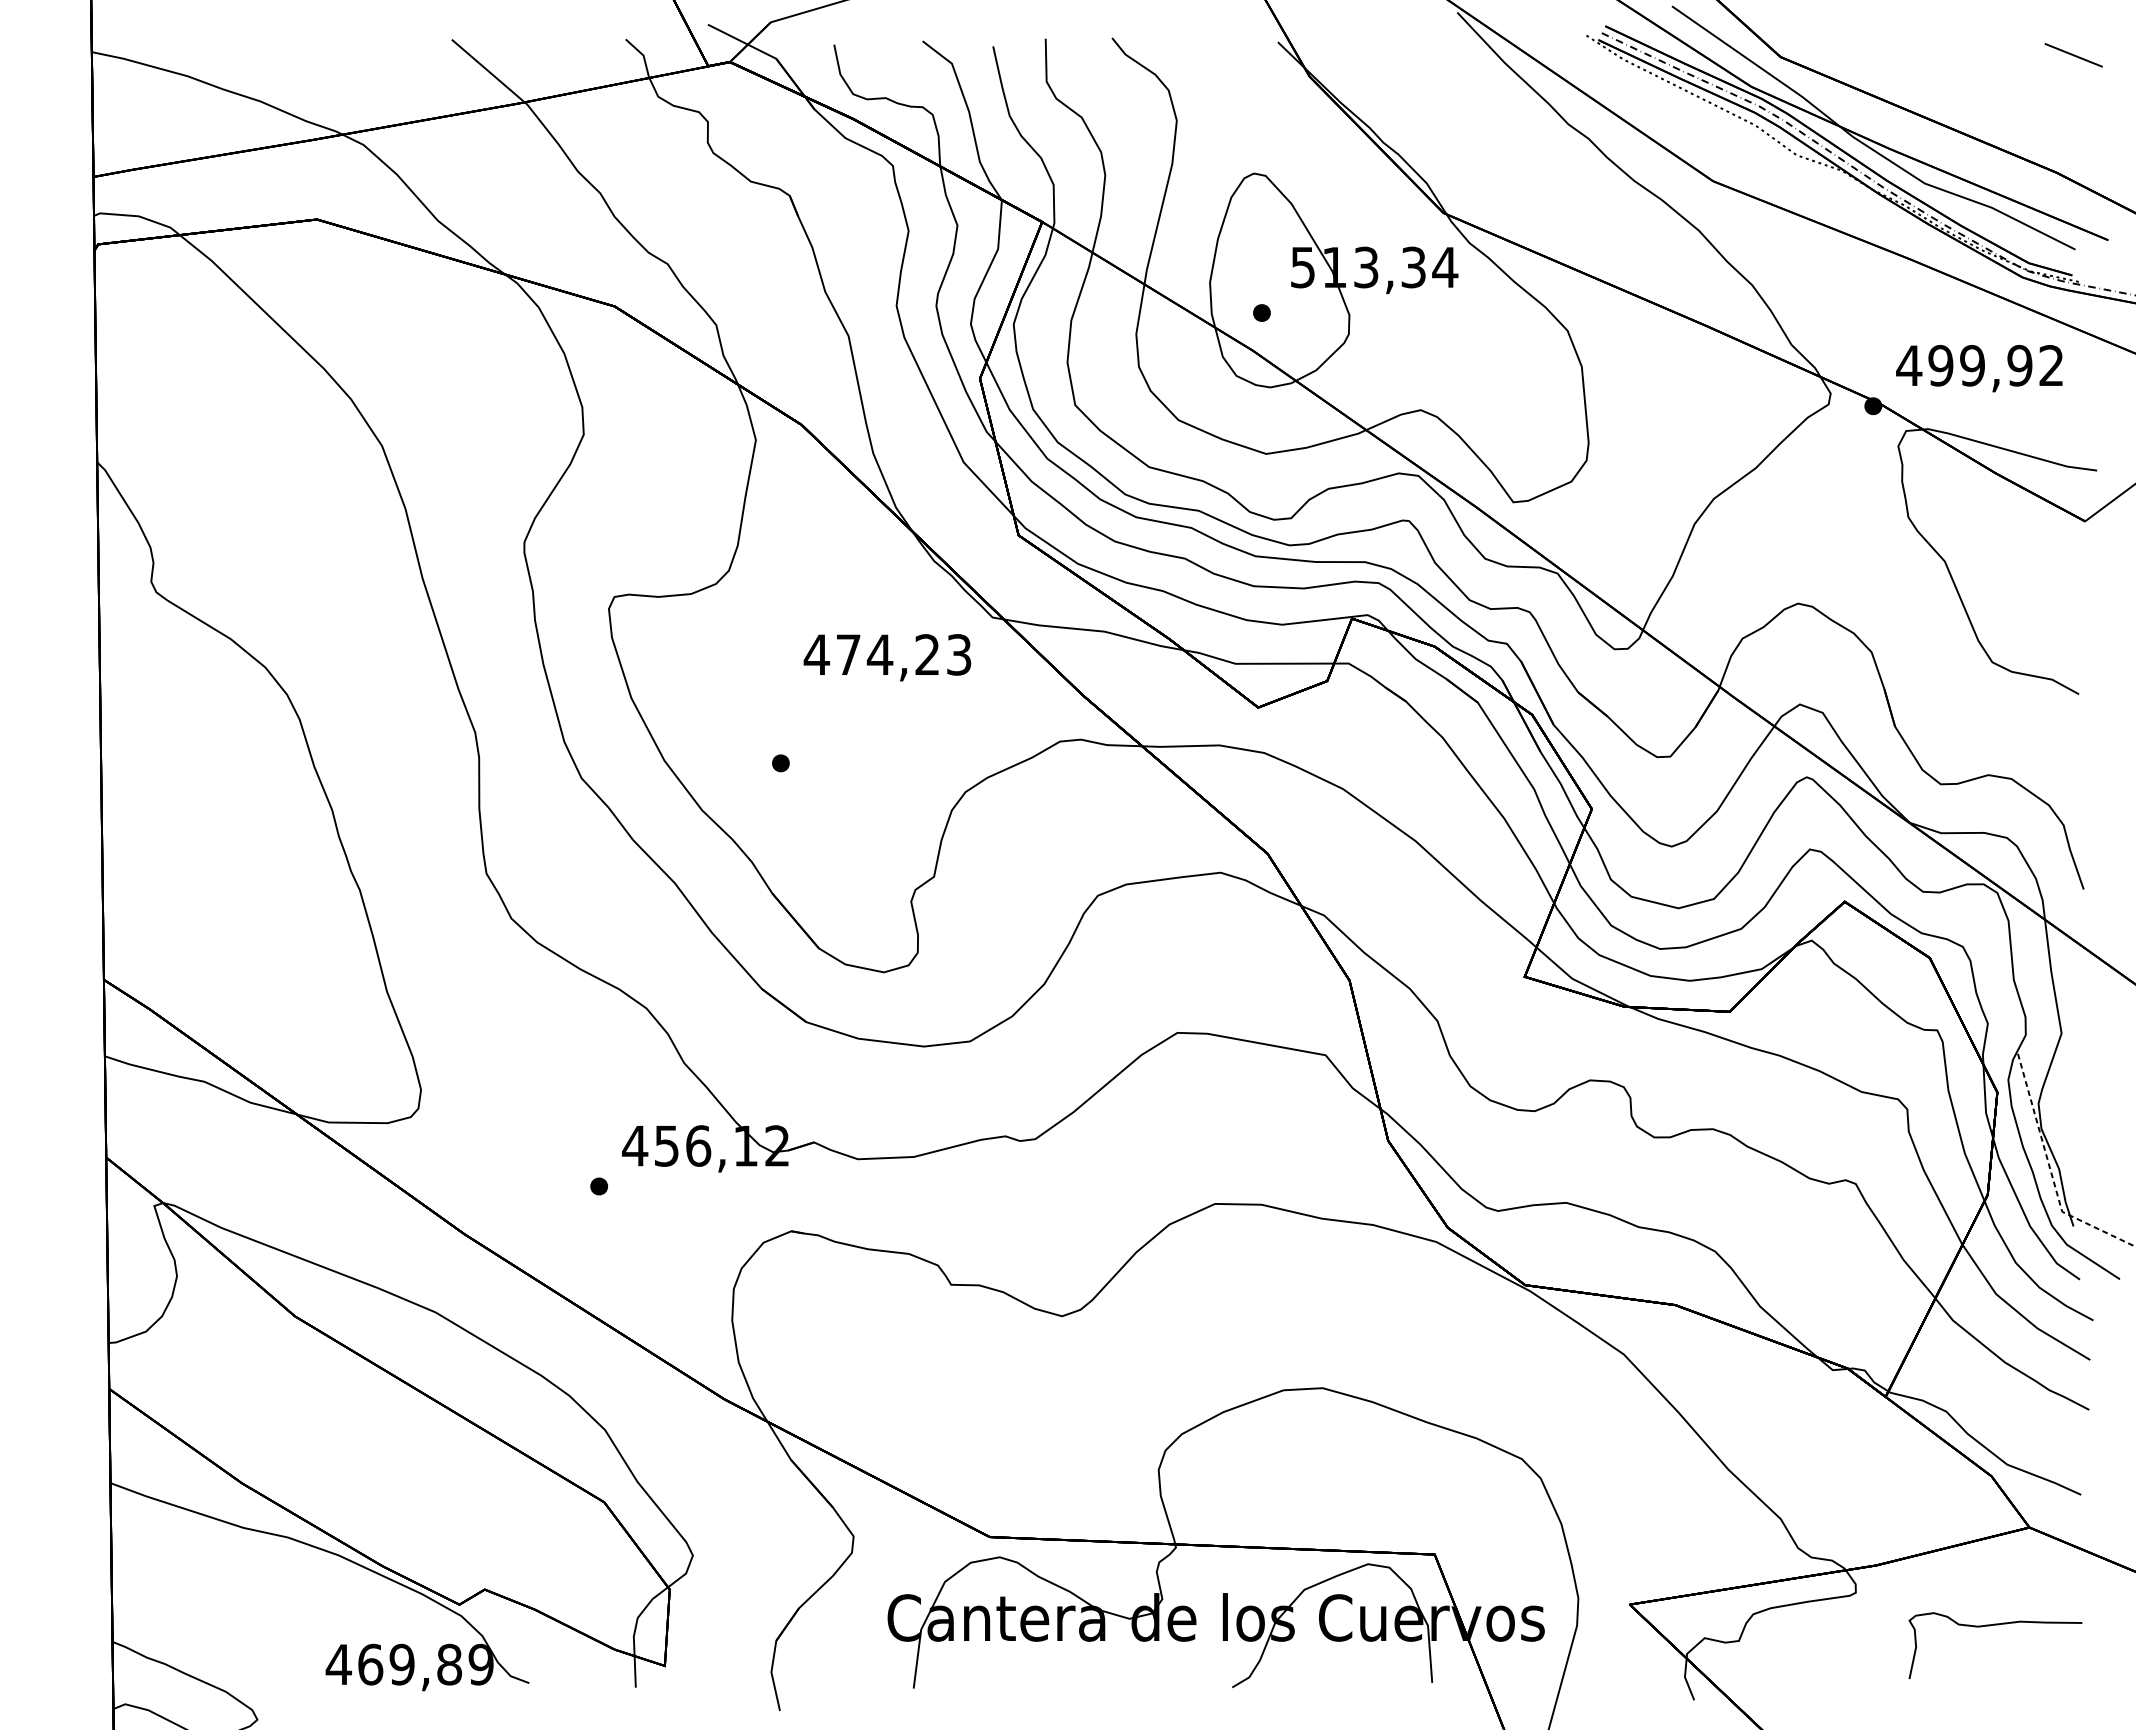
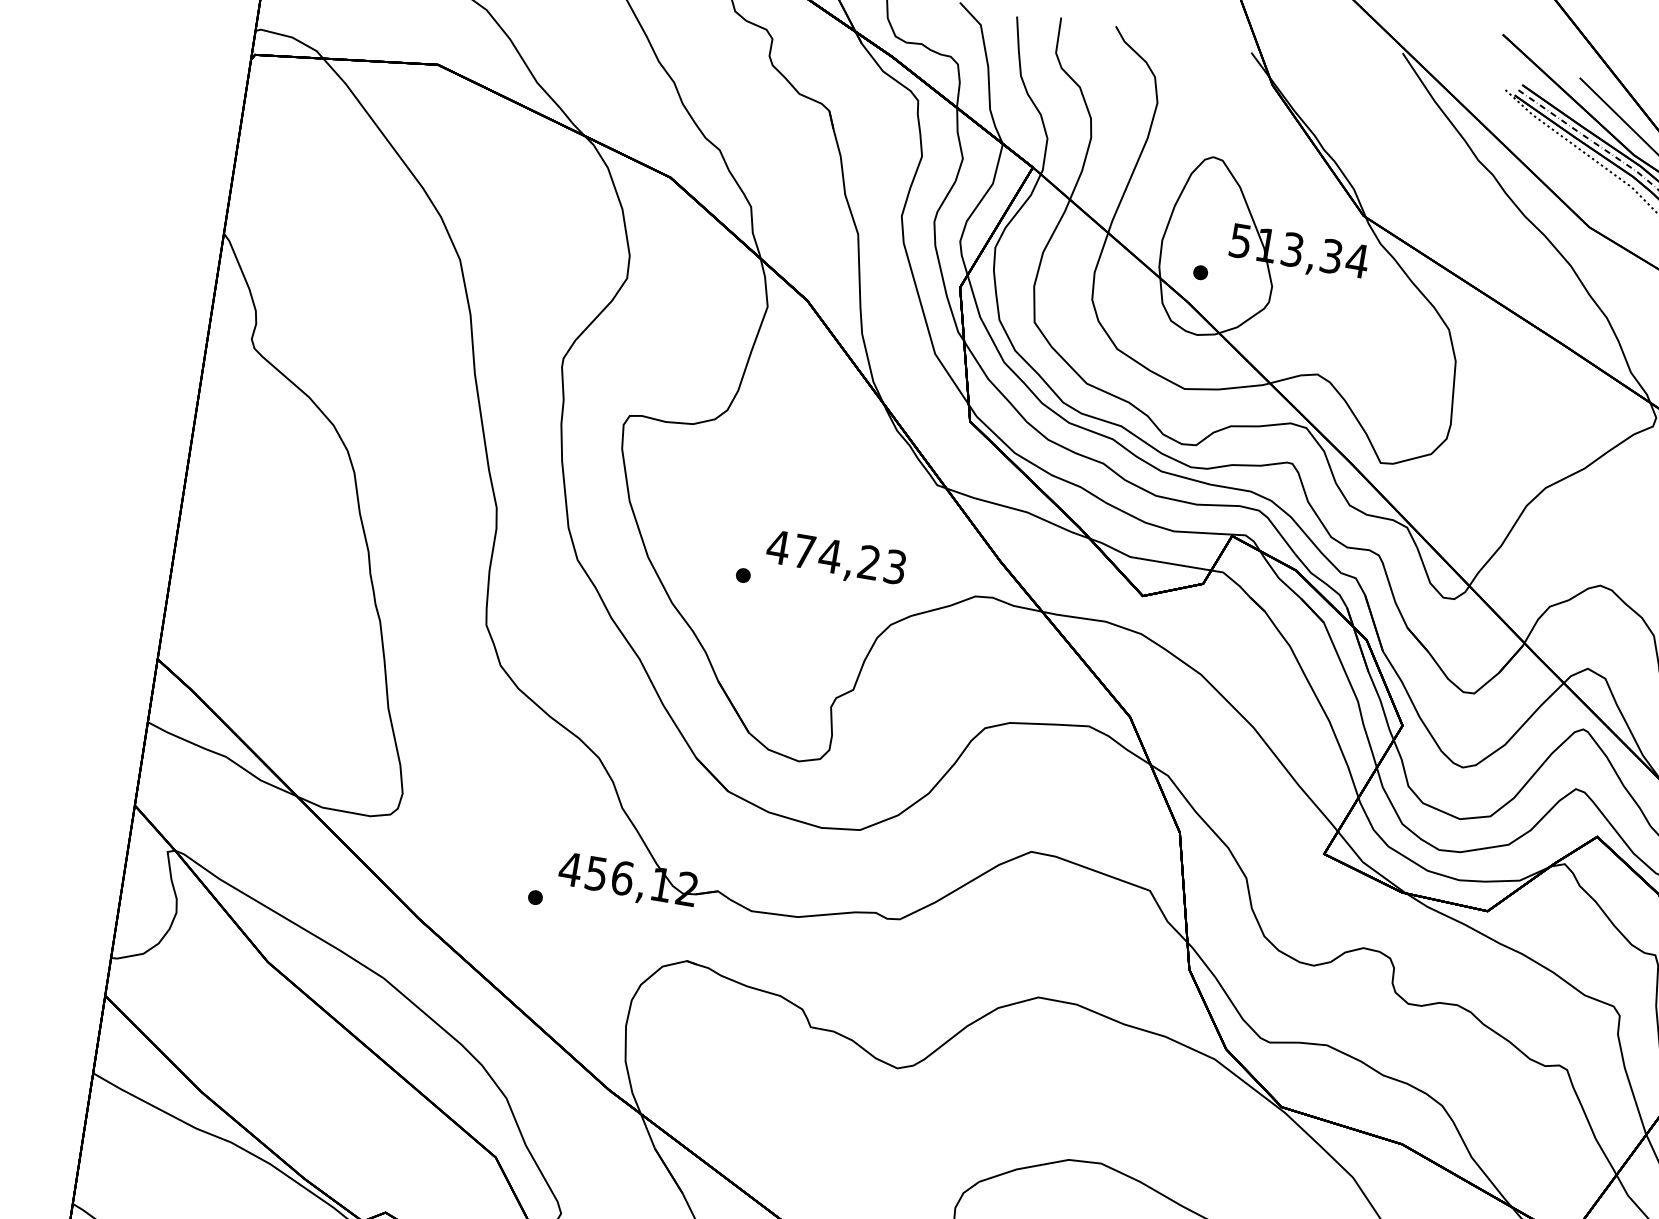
text: (887, 657) -> (836, 559), moved

